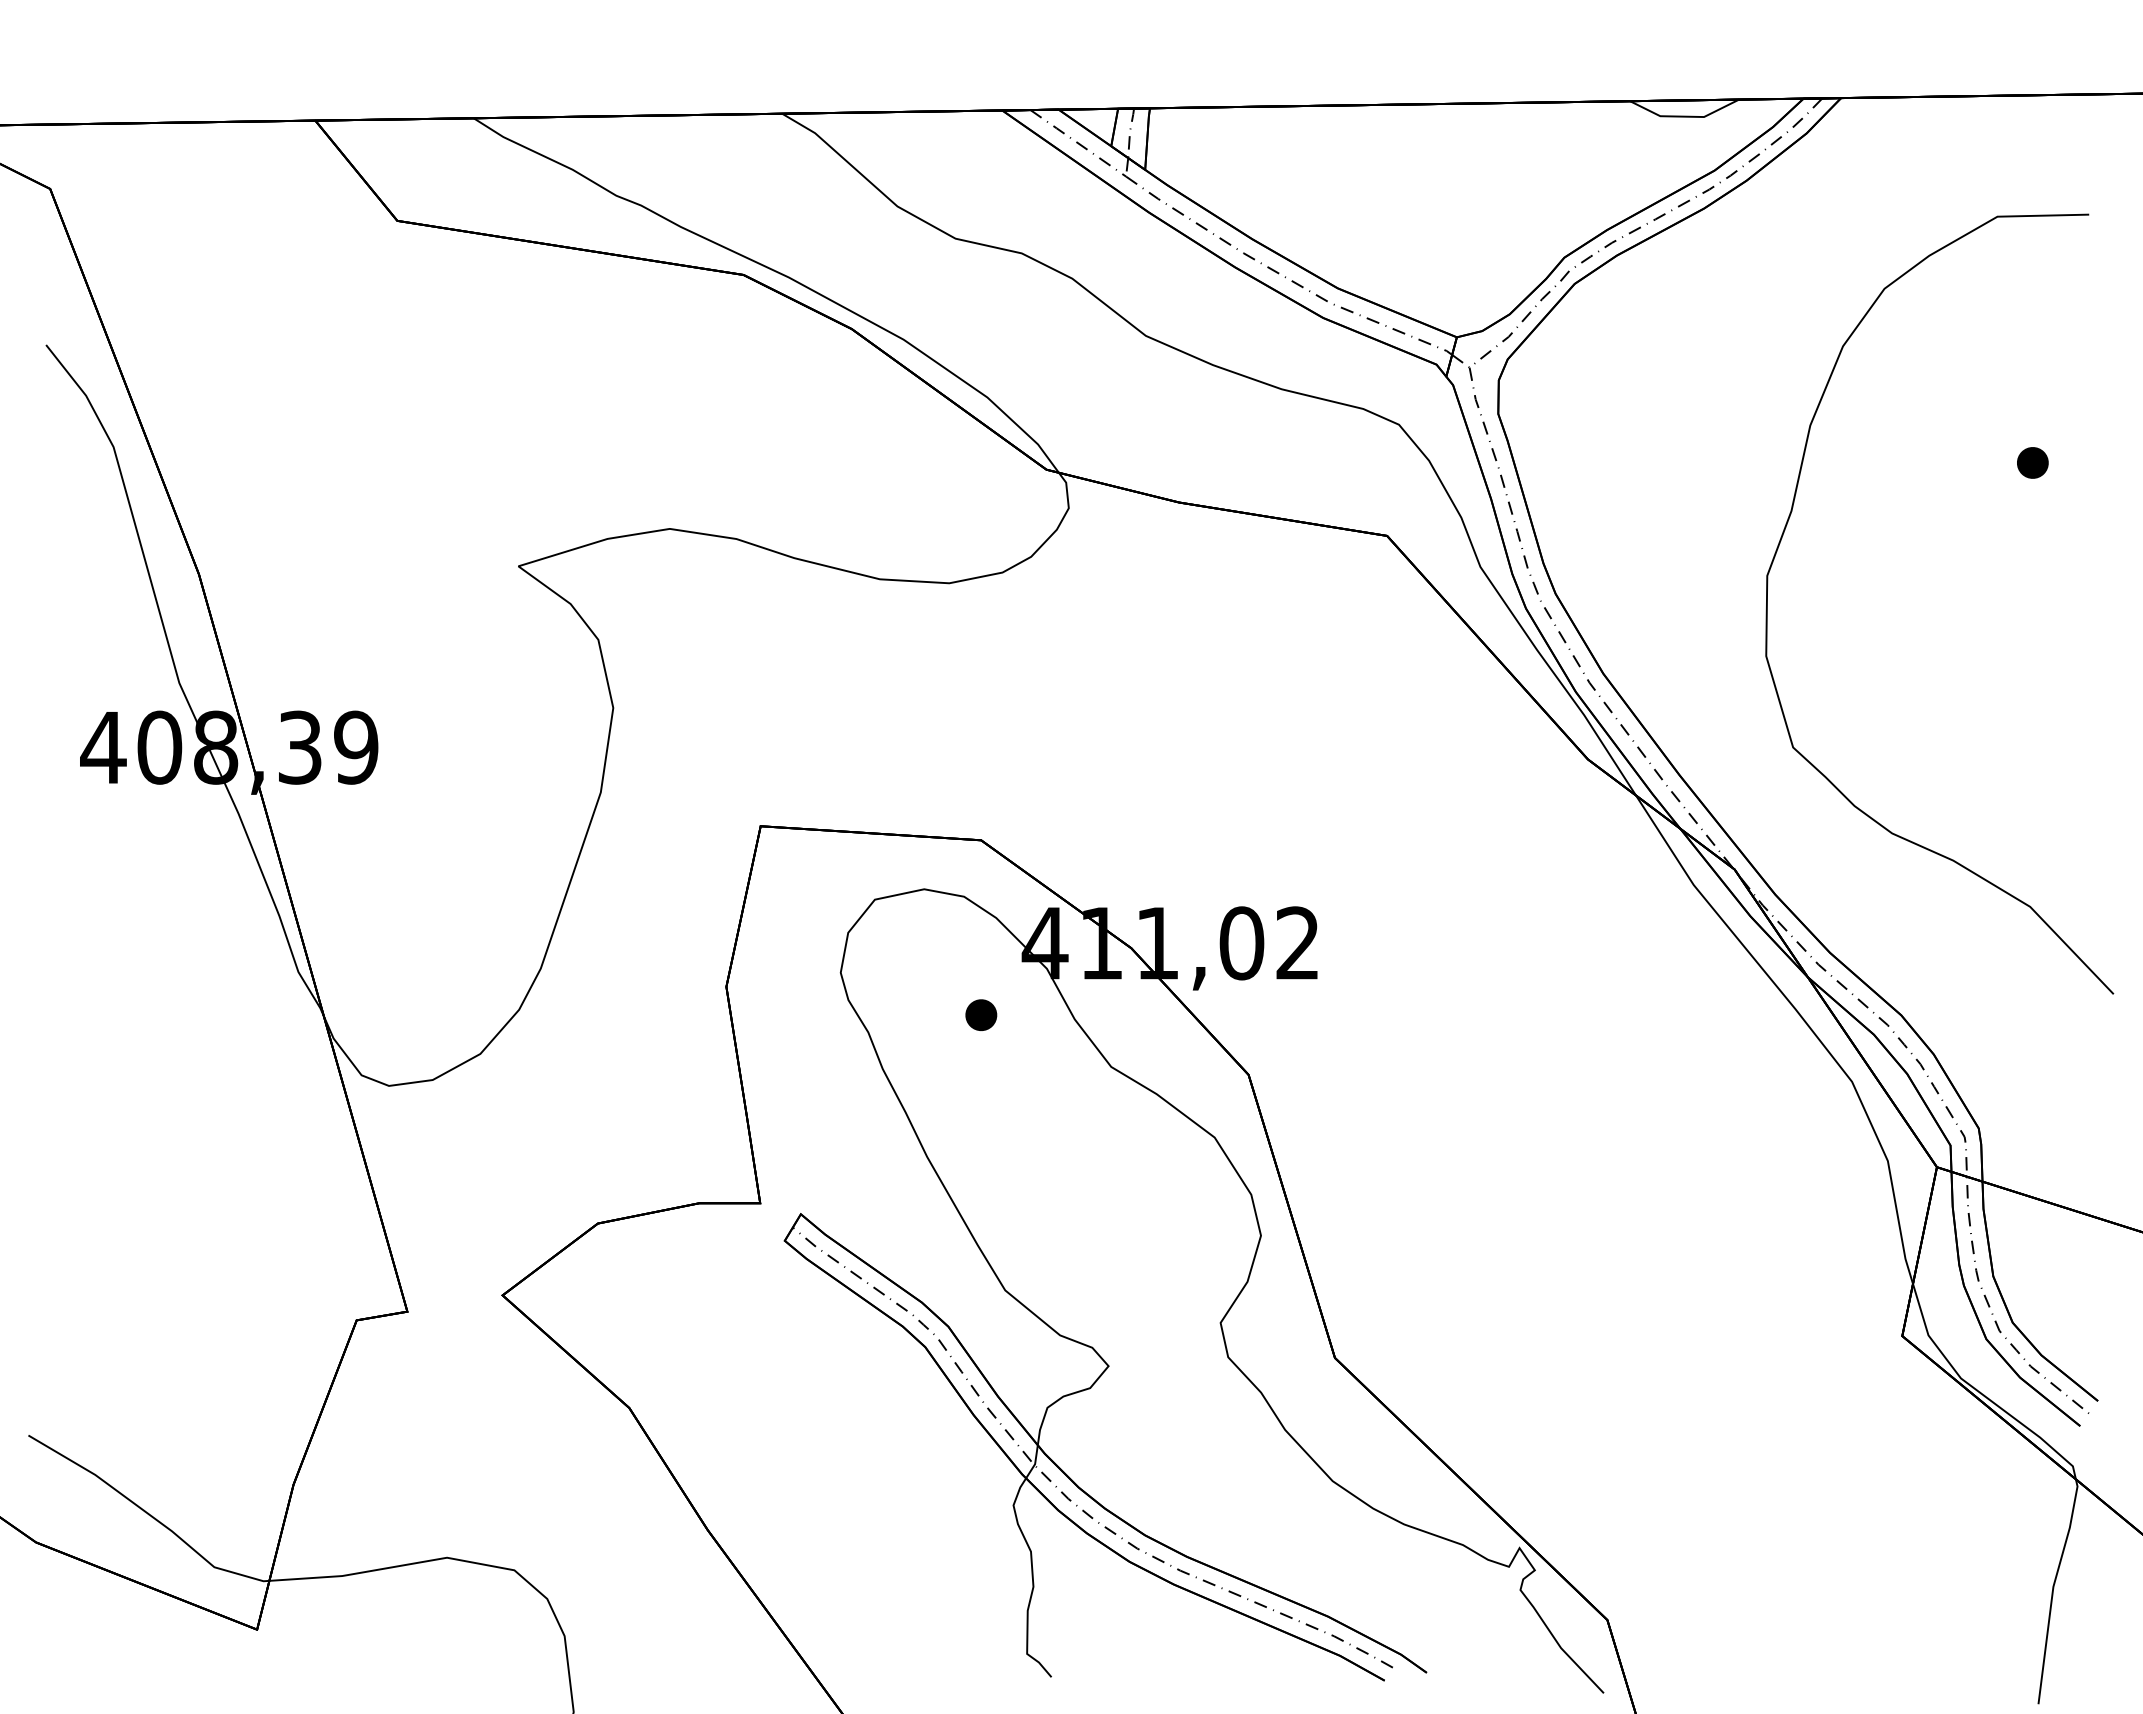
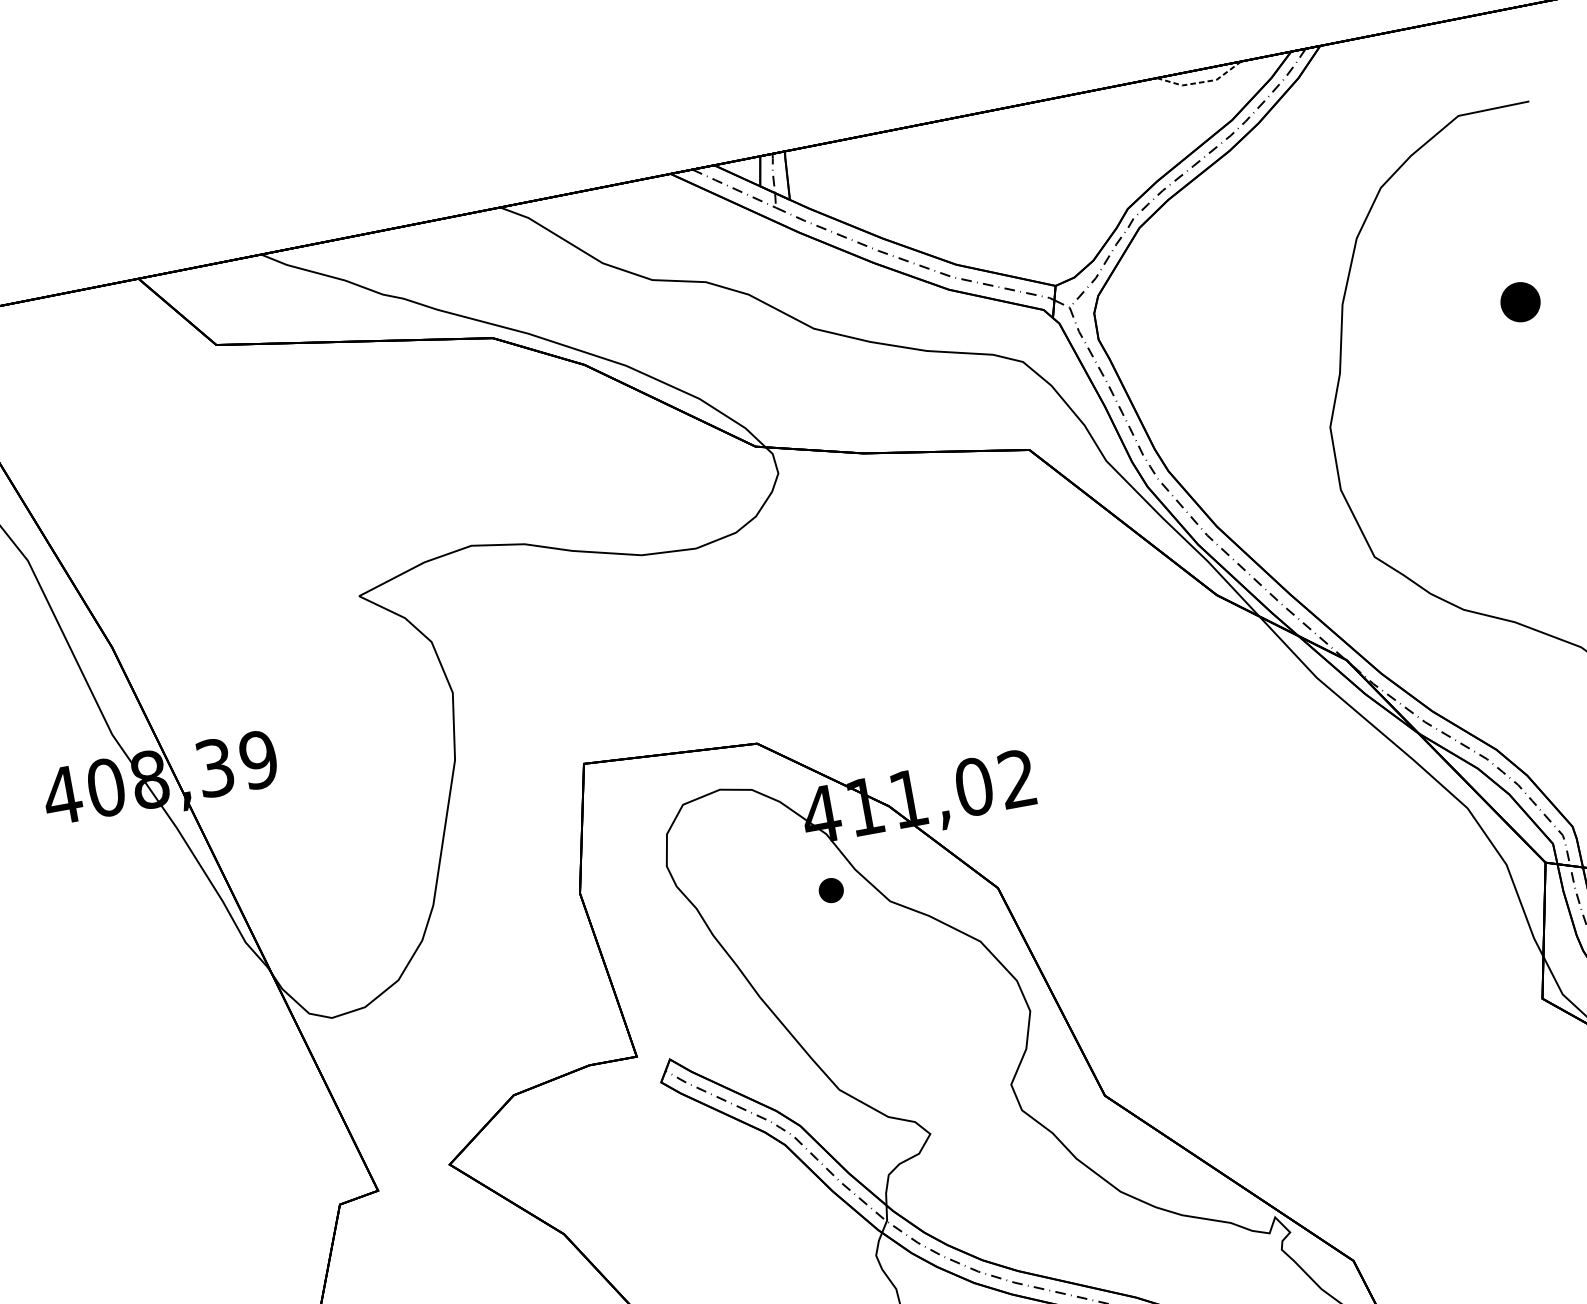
line: (1685, 116) -> (1201, 82), solid -> dashed
part: (2032, 462) -> (1520, 301), size x1.6
part: (981, 1014) -> (831, 889), moved

